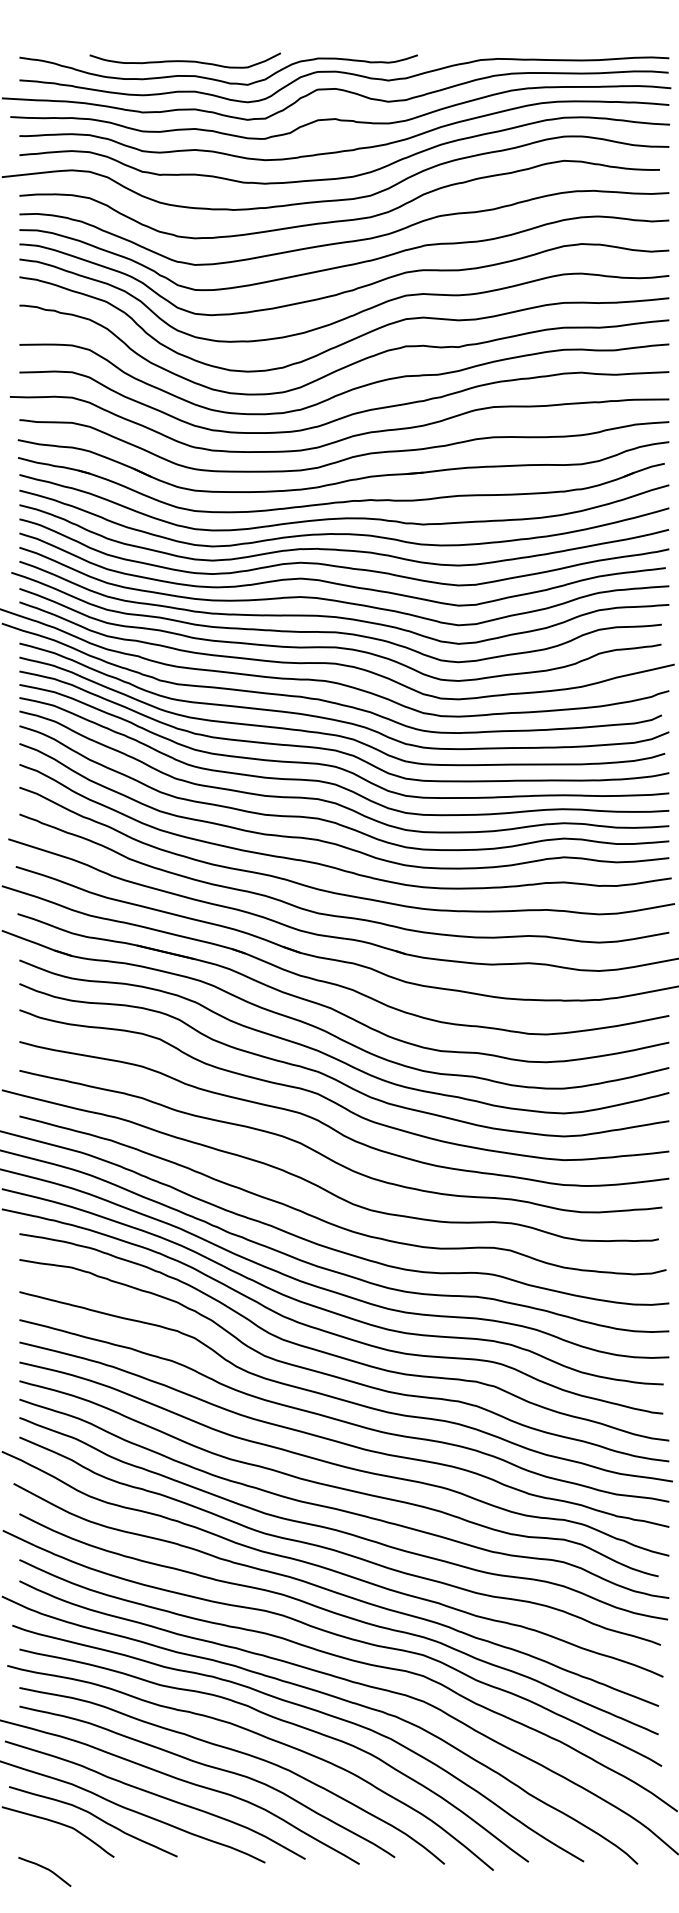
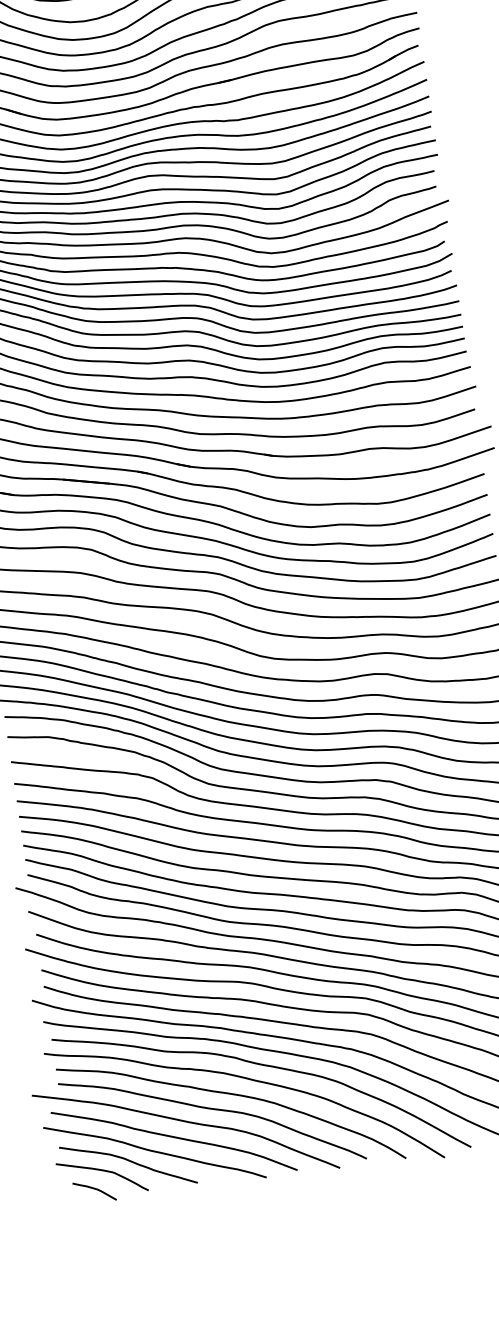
curve: (45, 1869) -> (94, 1189), moved

